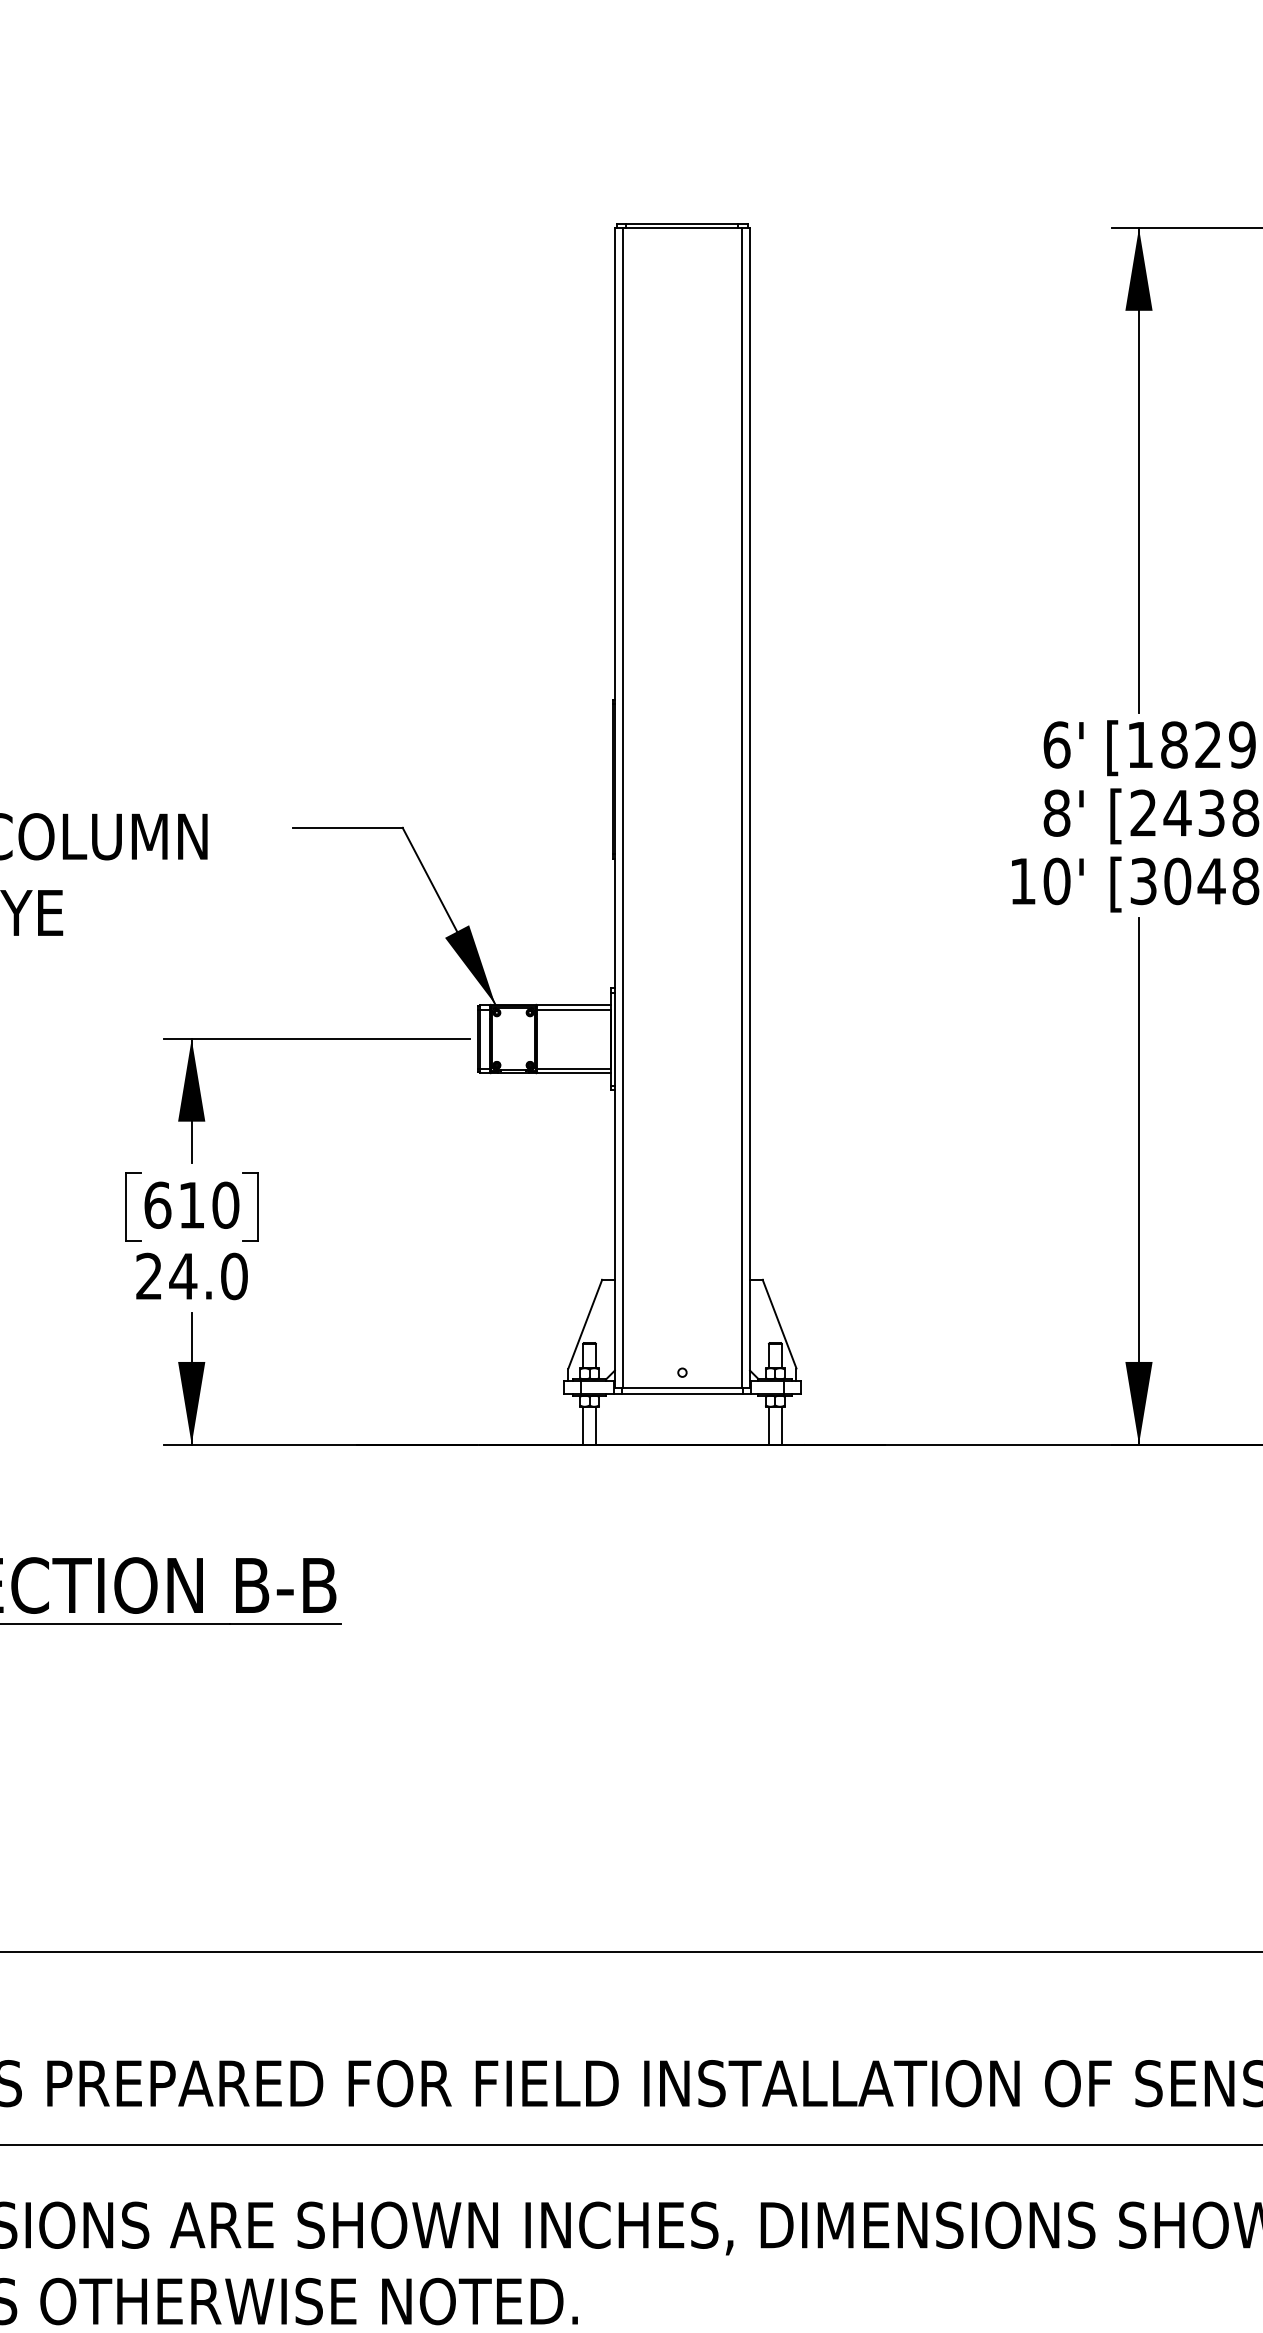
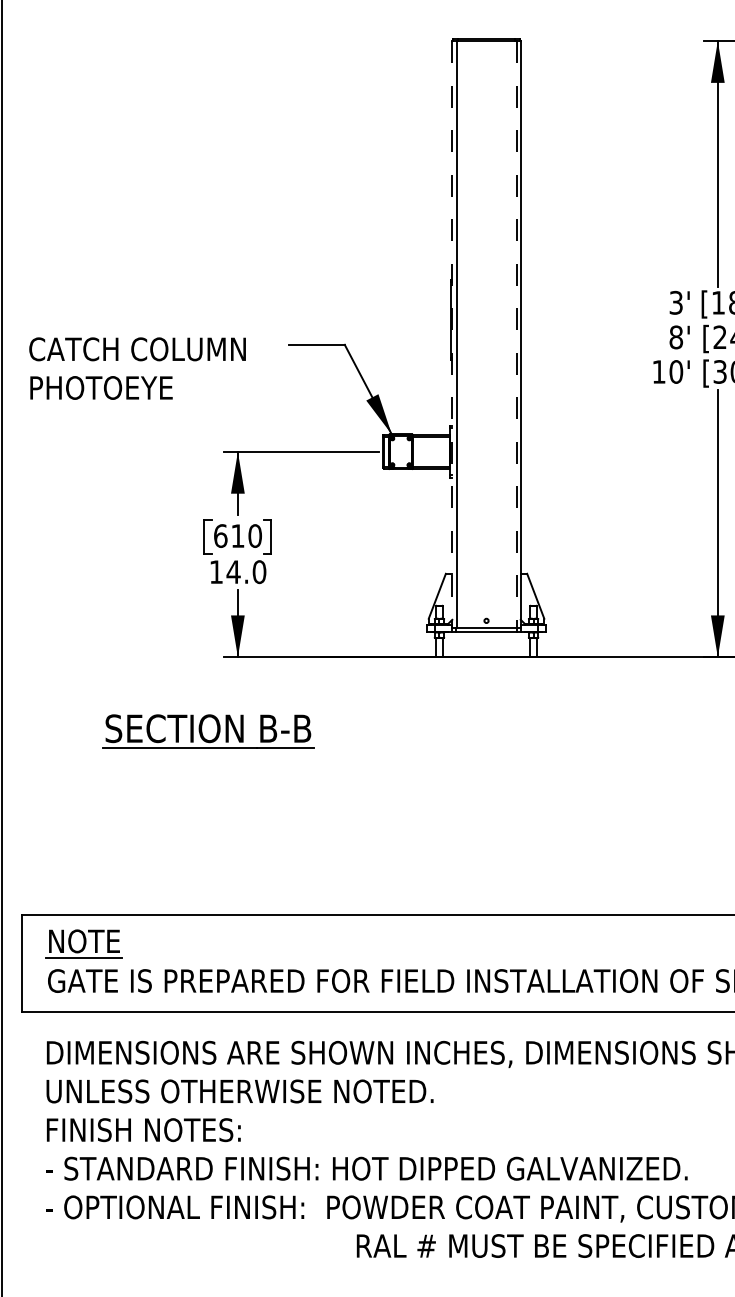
text: (1057, 744) -> (676, 302), 6' -> 3'
line: (615, 807) -> (452, 334), solid -> dashed
line: (741, 807) -> (516, 334), solid -> dashed
text: (147, 1275) -> (215, 571), 24.0 -> 14.0

